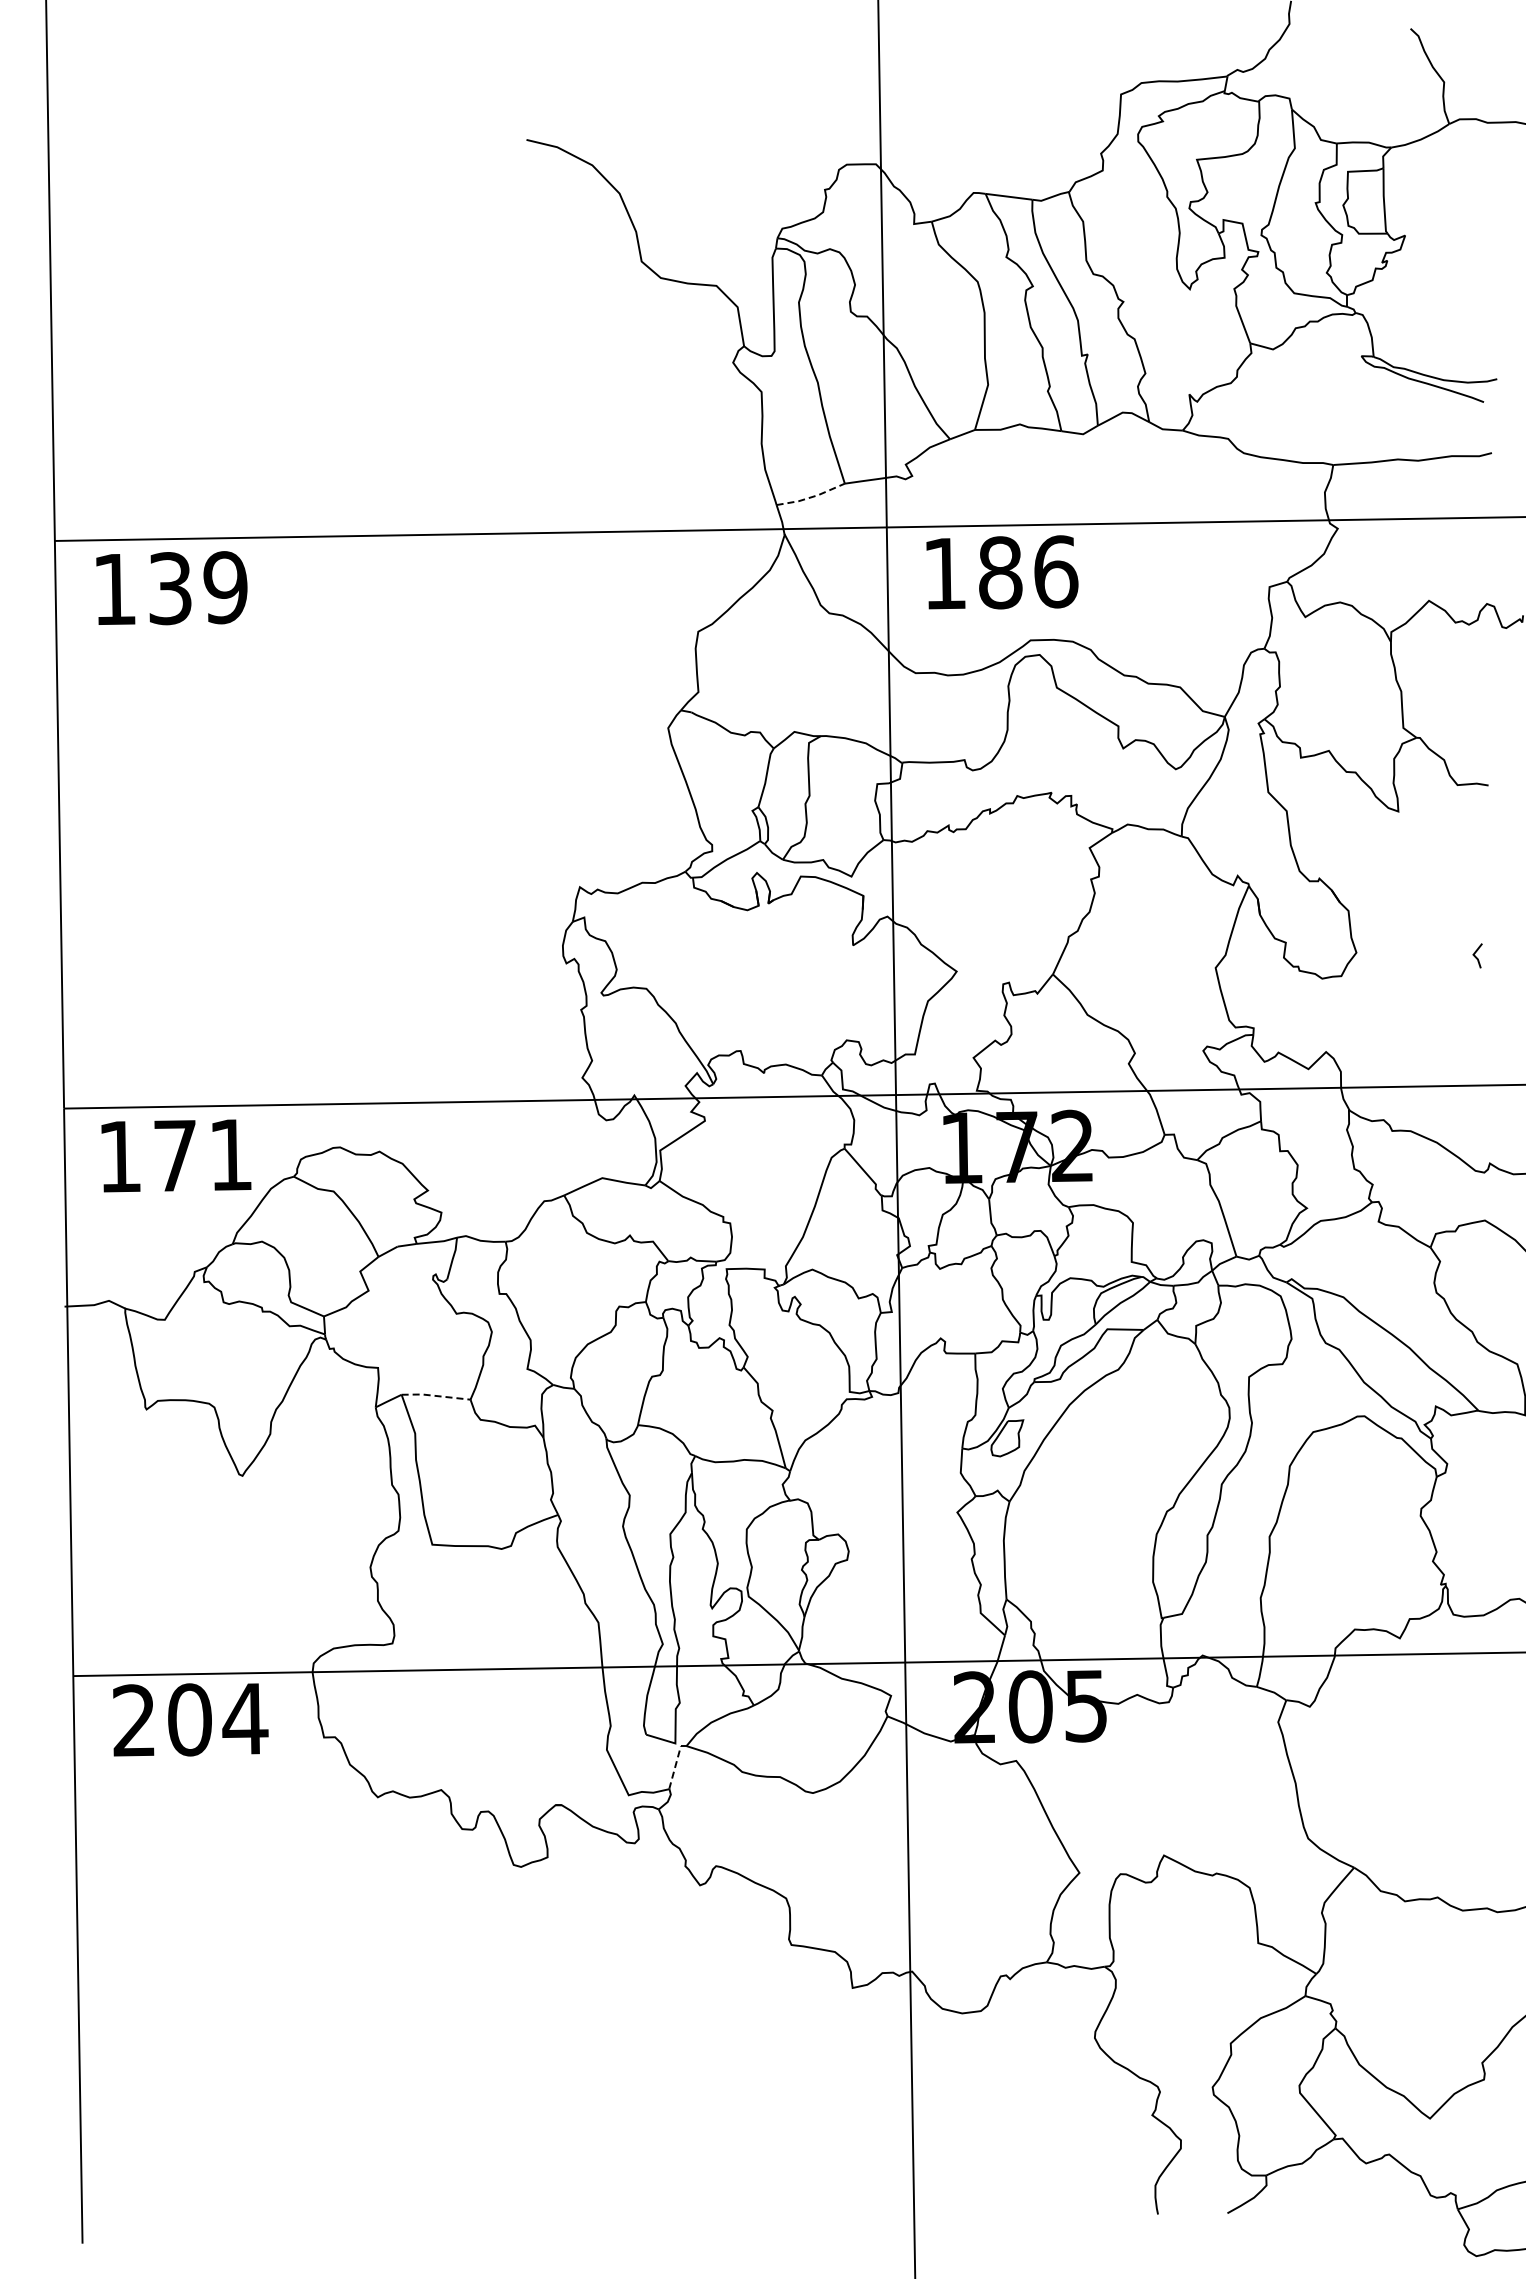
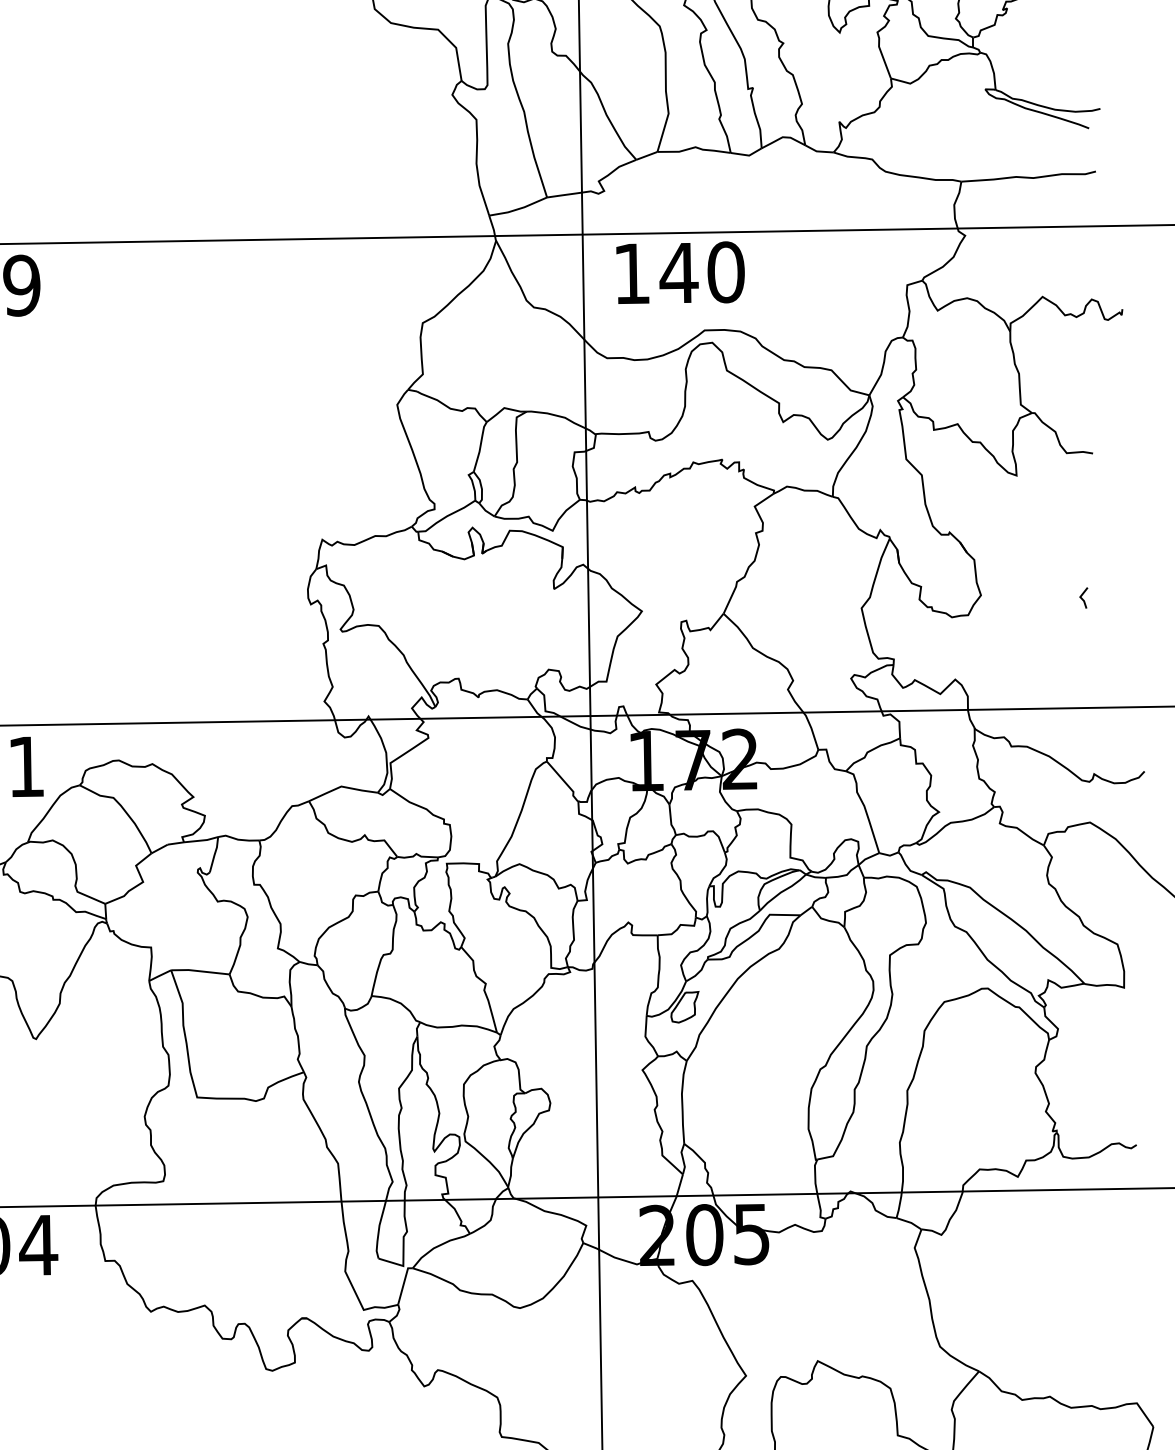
line: (811, 497) -> (518, 209), dashed -> solid
text: (1027, 572) -> (702, 272), 186 -> 140
line: (436, 1395) -> (200, 970), dashed -> solid
line: (675, 1764) -> (403, 1283), dashed -> solid

